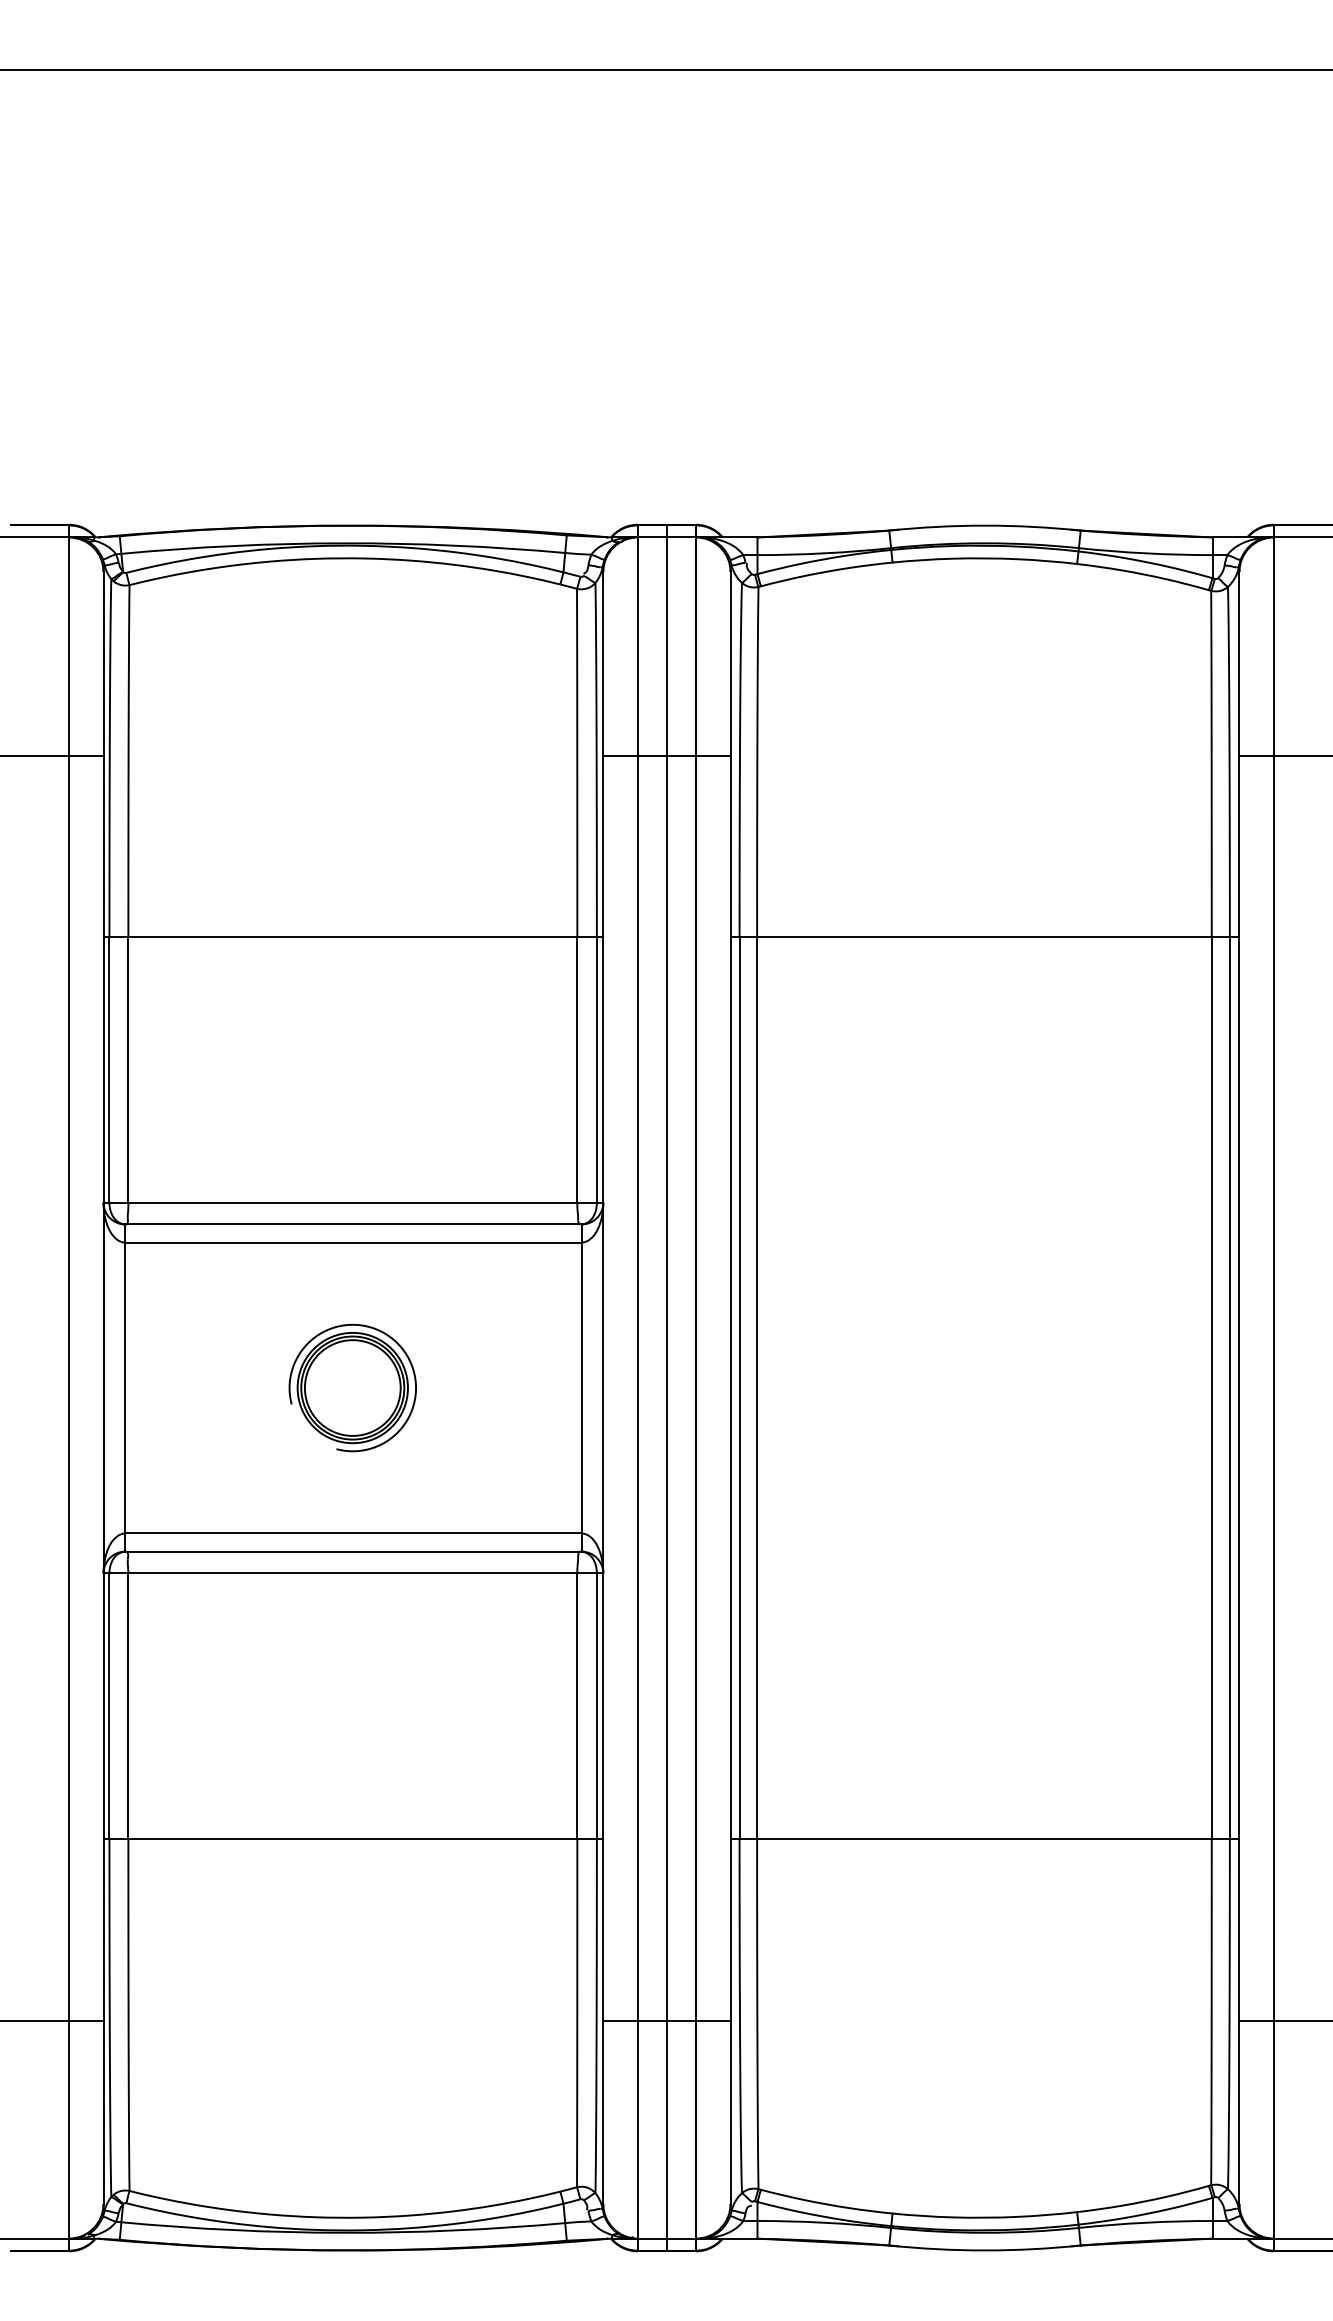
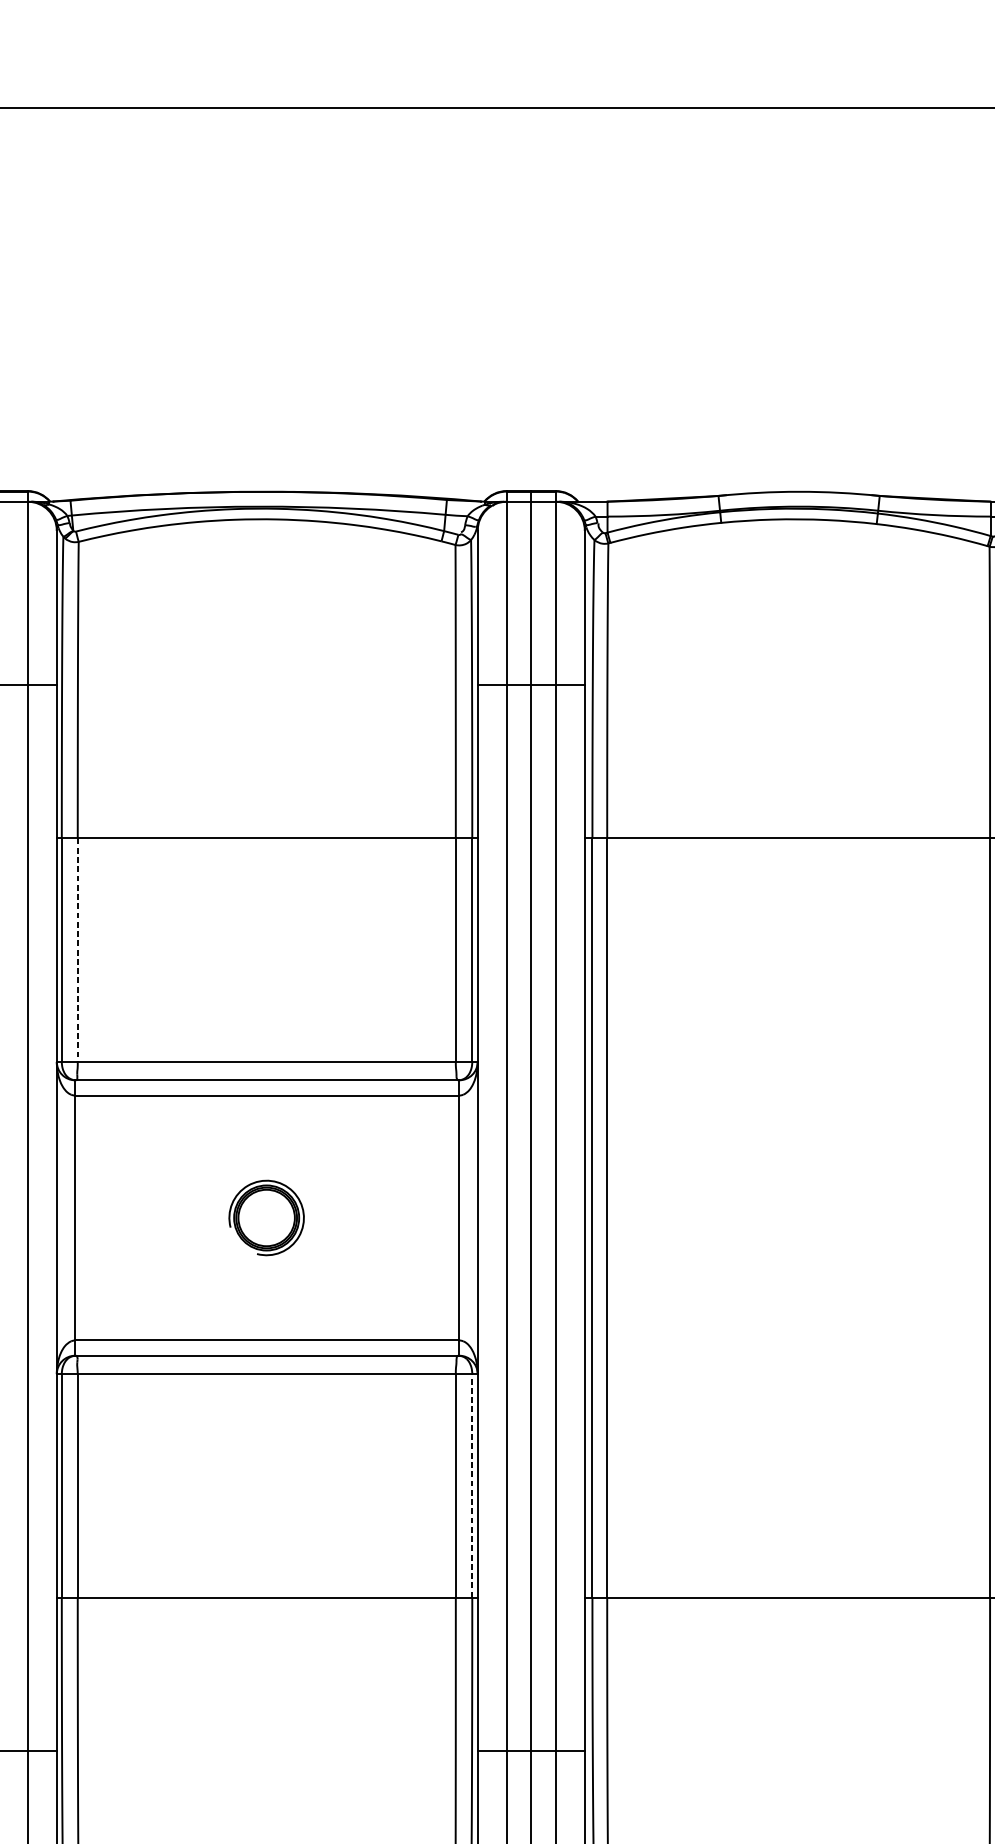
line: (128, 1069) -> (77, 949), solid -> dashed
part: (352, 1387) -> (266, 1217), size x0.7
line: (596, 1706) -> (471, 1486), solid -> dashed

